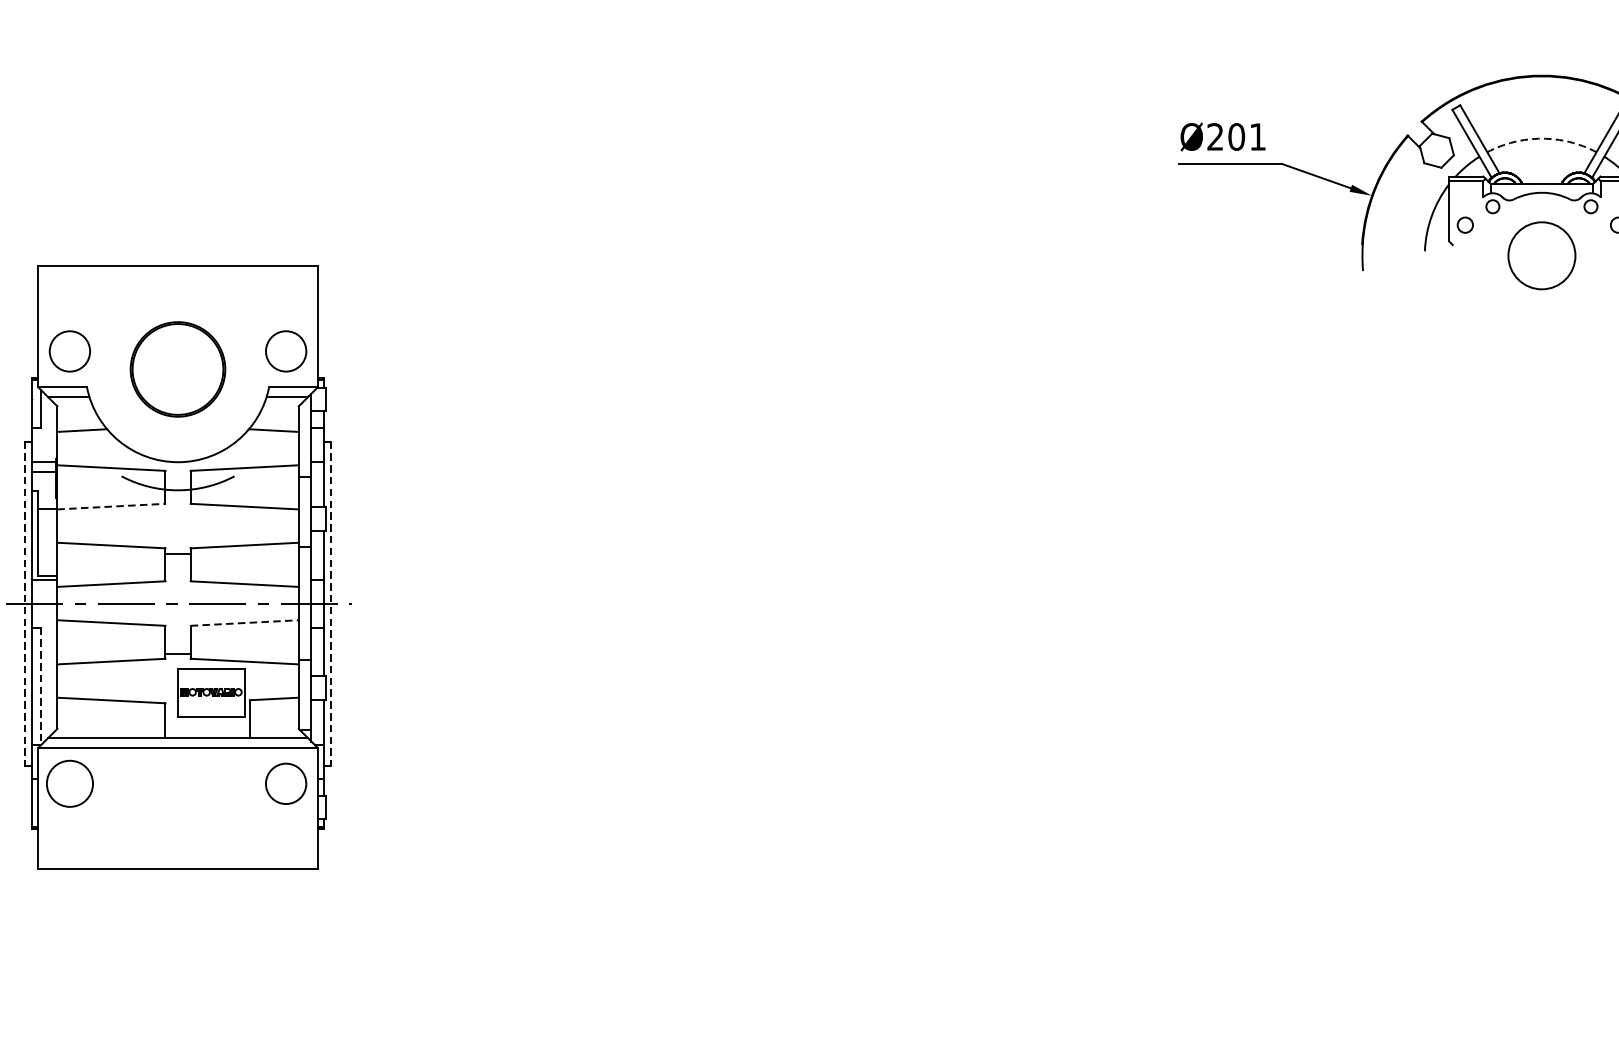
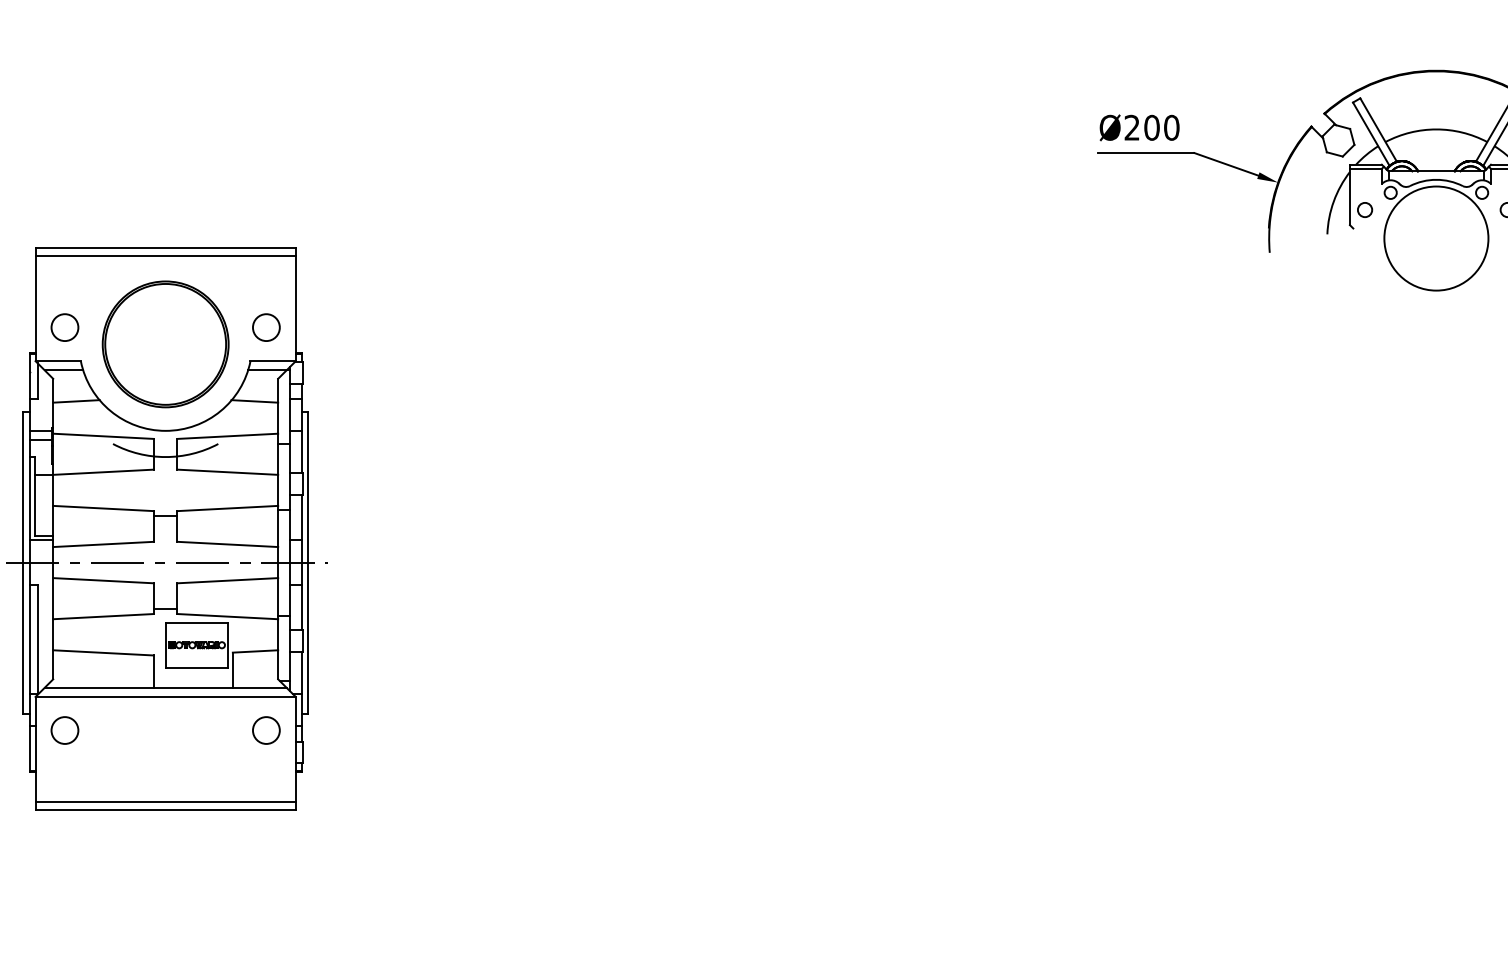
text: (1257, 136) -> (1171, 127), Ø201 -> Ø200
arc: (1542, 138) -> (1436, 129), dashed -> solid
circle: (1542, 255) -> (1436, 238), size x1.67
line: (177, 275) -> (165, 256), added
circle: (69, 351) -> (64, 327), size x0.71
circle: (285, 351) -> (265, 327), size x0.71
part: (177, 369) -> (165, 344), size x1.43
line: (112, 506) -> (104, 472), dashed -> solid
line: (25, 604) -> (23, 563), dashed -> solid
line: (331, 604) -> (308, 563), dashed -> solid
line: (245, 622) -> (228, 580), dashed -> solid
line: (41, 686) -> (38, 639), dashed -> solid
circle: (69, 783) -> (64, 730), size x0.62
circle: (286, 783) -> (266, 730), size x0.71
line: (177, 860) -> (165, 801), added

